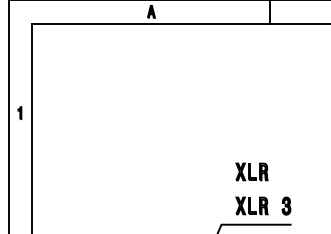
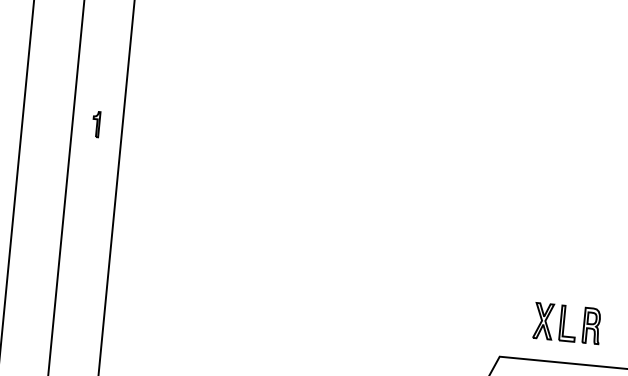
part: (19, 112) -> (95, 122), moved
part: (251, 171) -> (573, 251), removed

